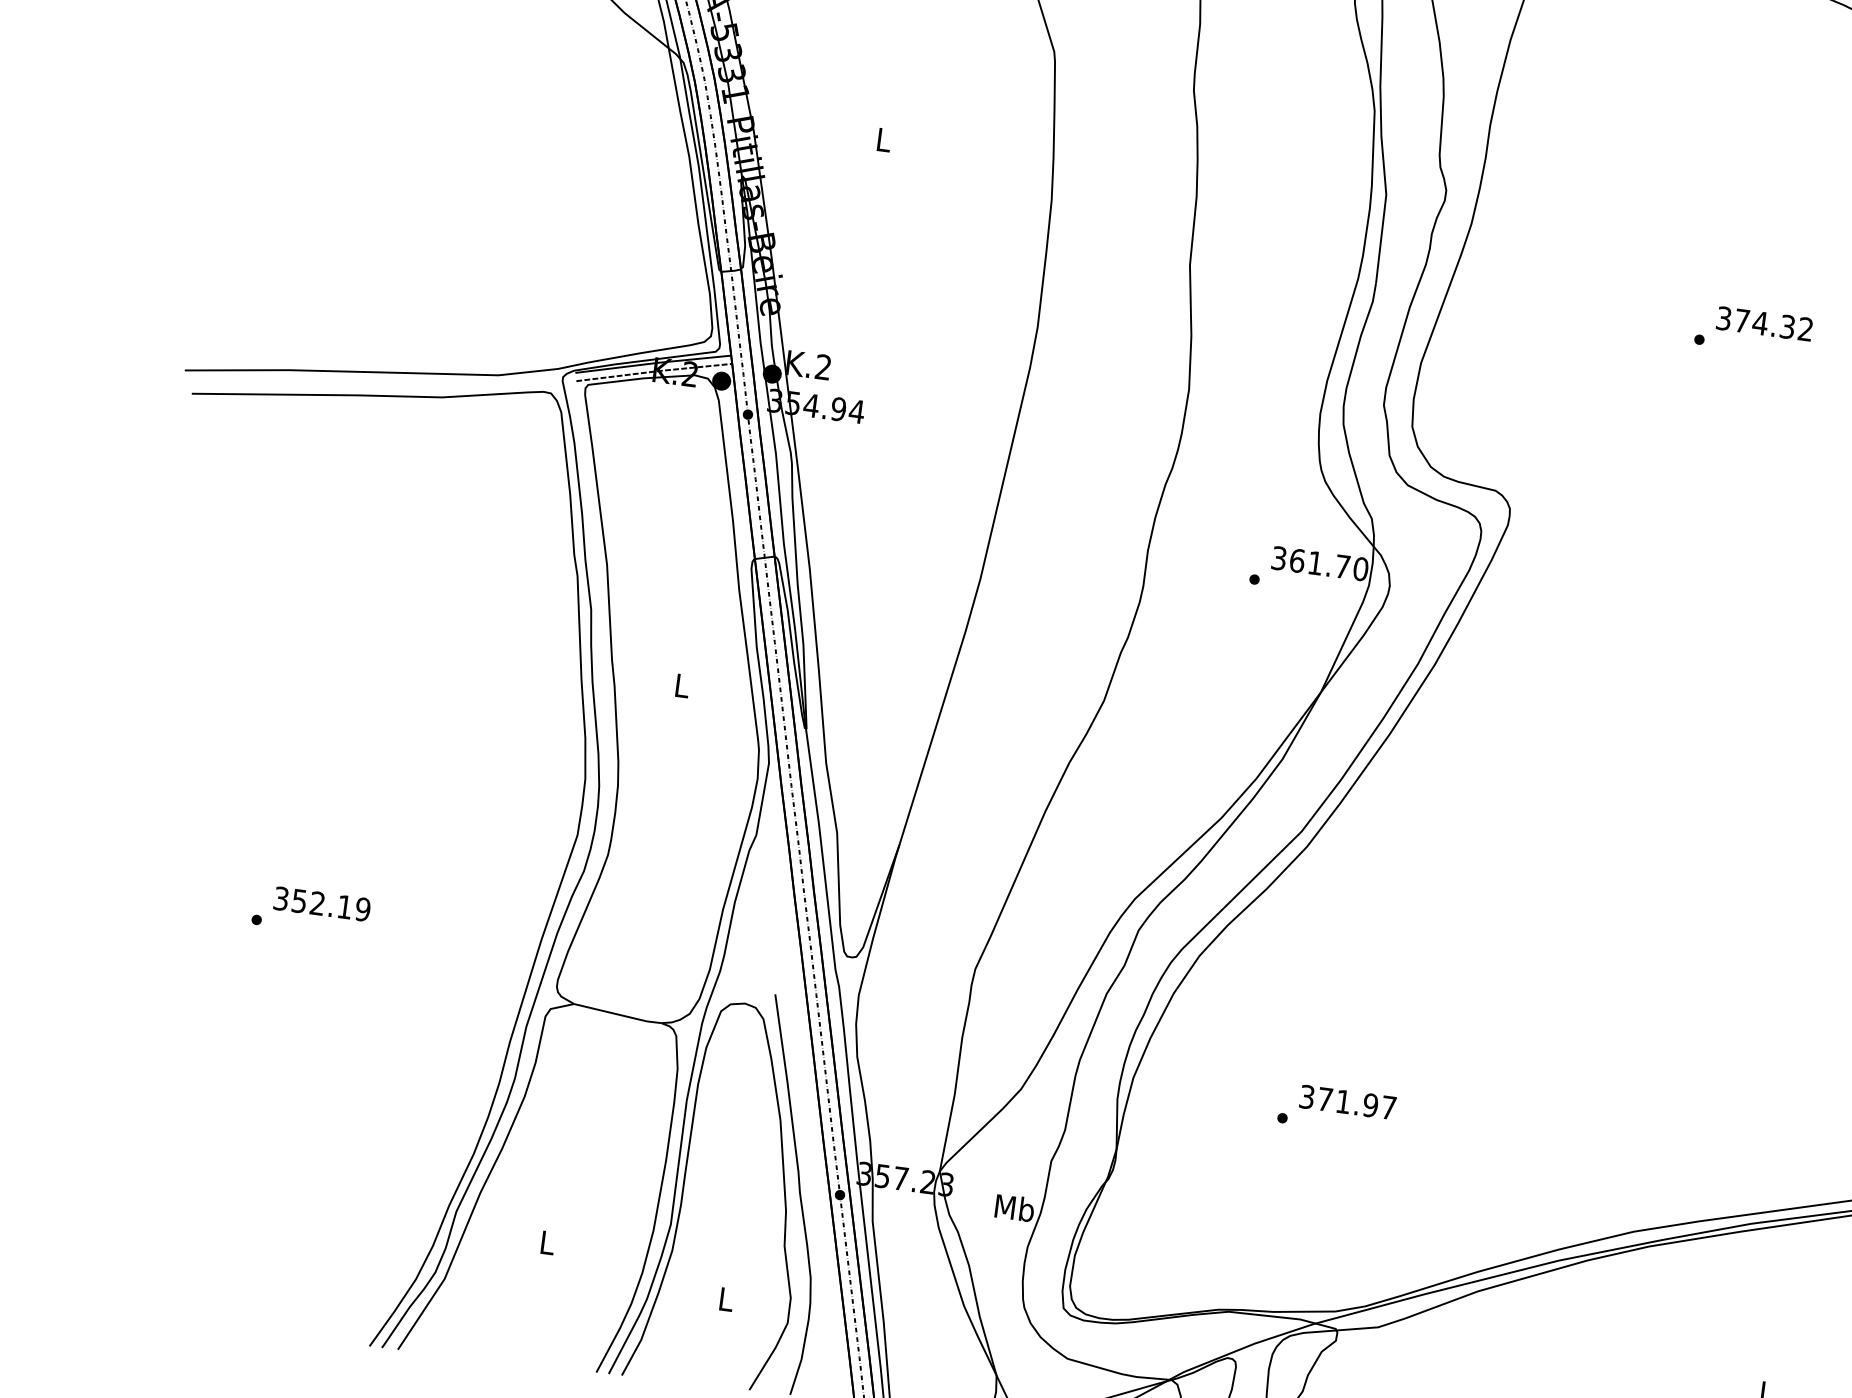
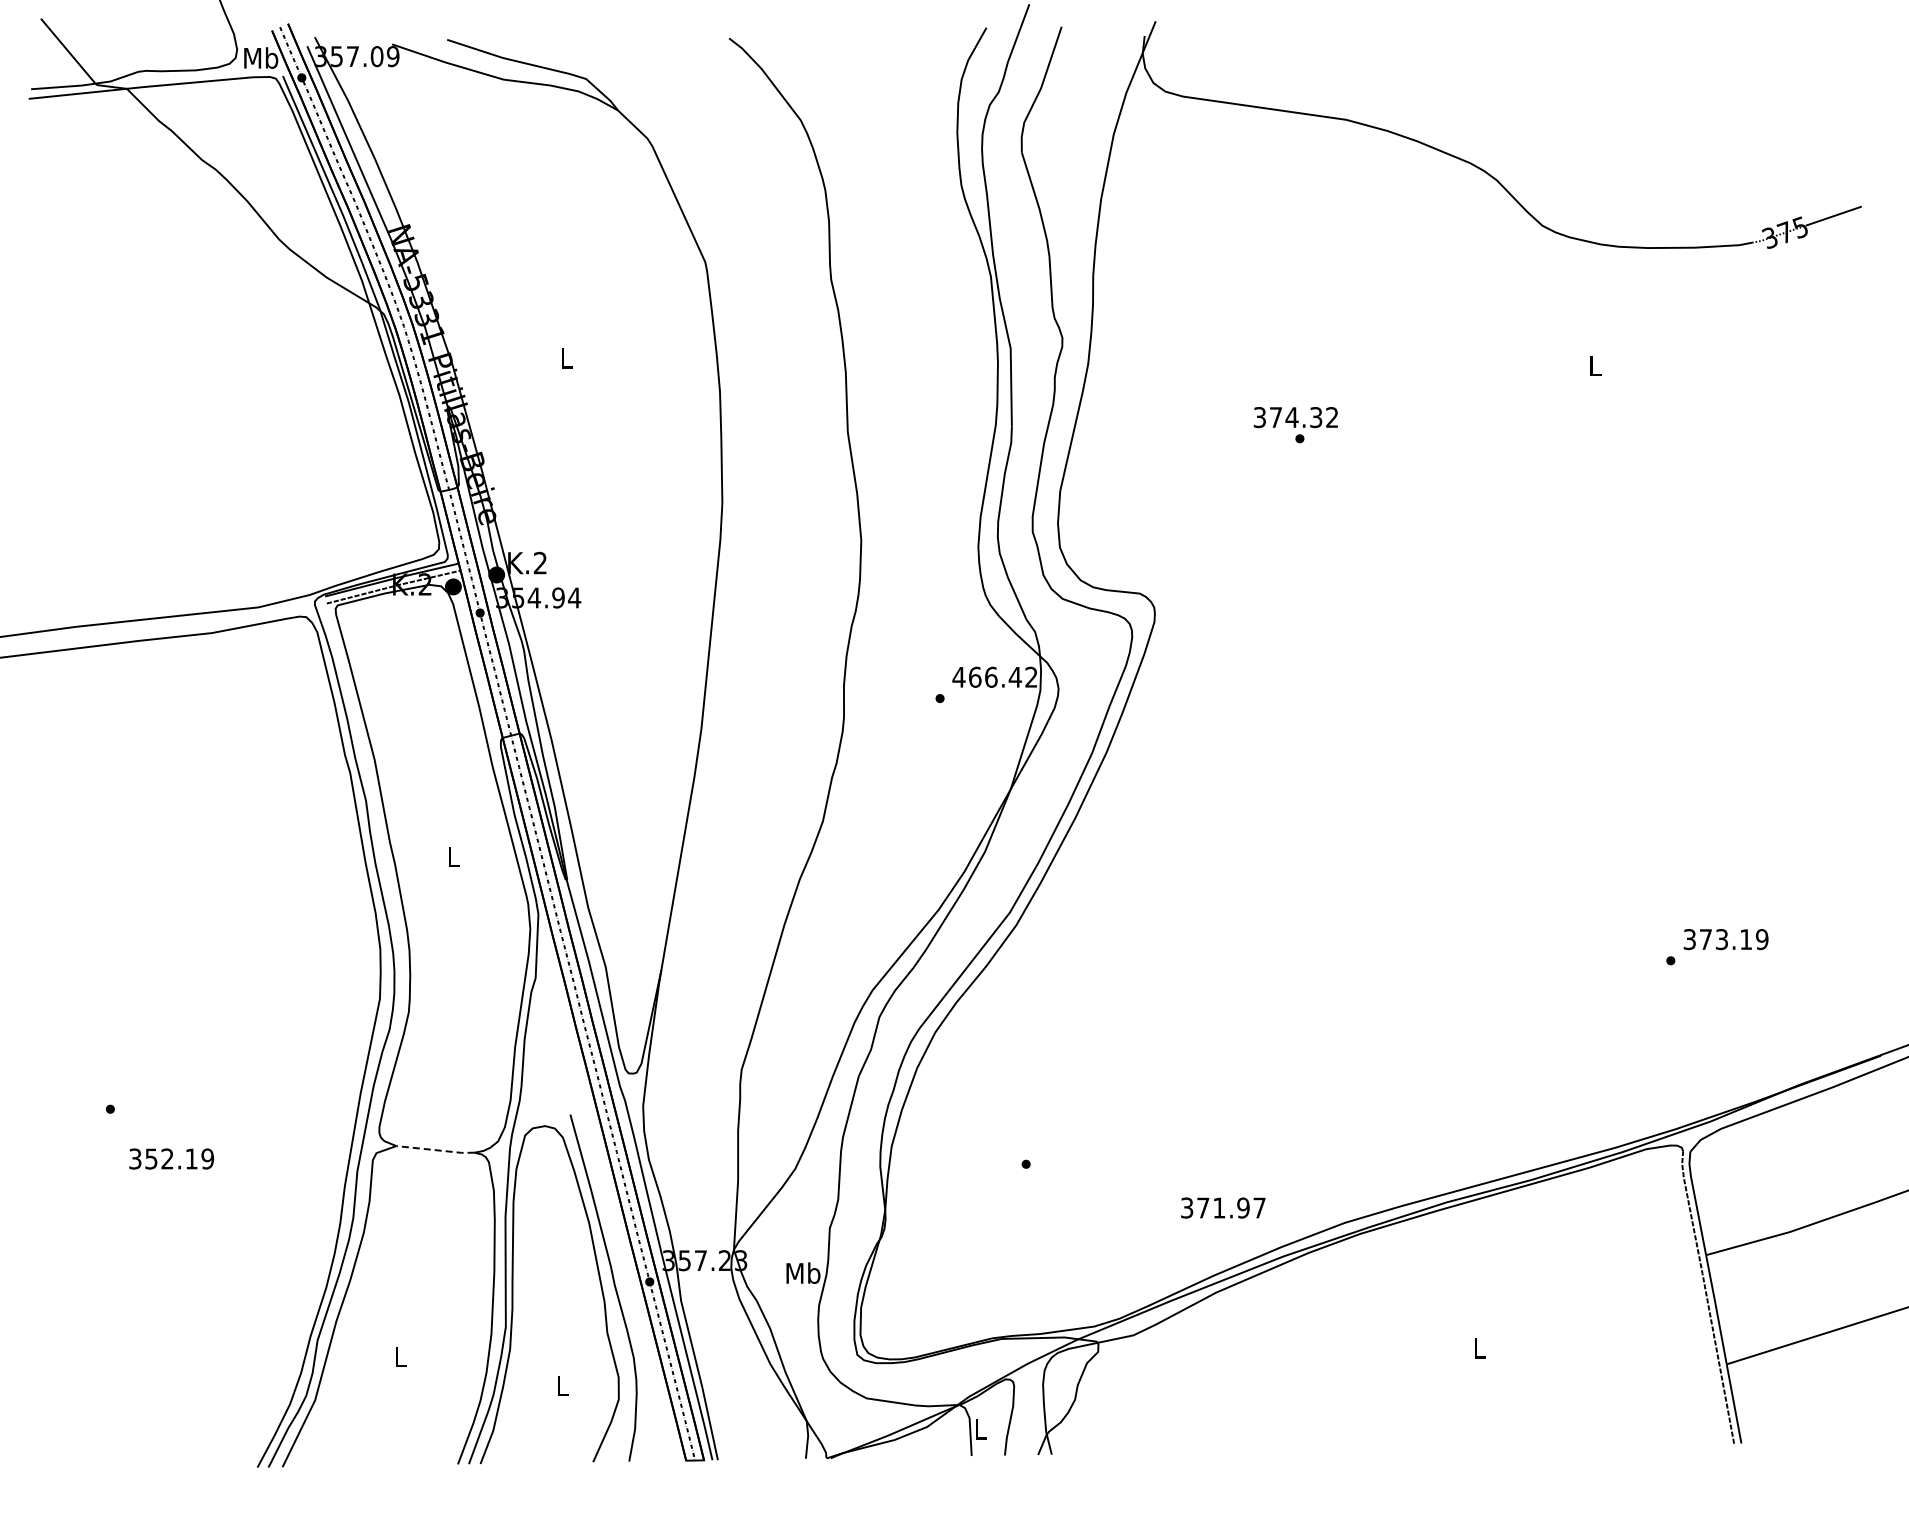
text: (1764, 323) -> (1295, 417), moved
text: (1319, 562) -> (994, 676), 361.70 -> 466.42
text: (322, 903) -> (171, 1158), moved
line: (617, 1014) -> (435, 1150), solid -> dashed
text: (1348, 1101) -> (1223, 1207), moved

